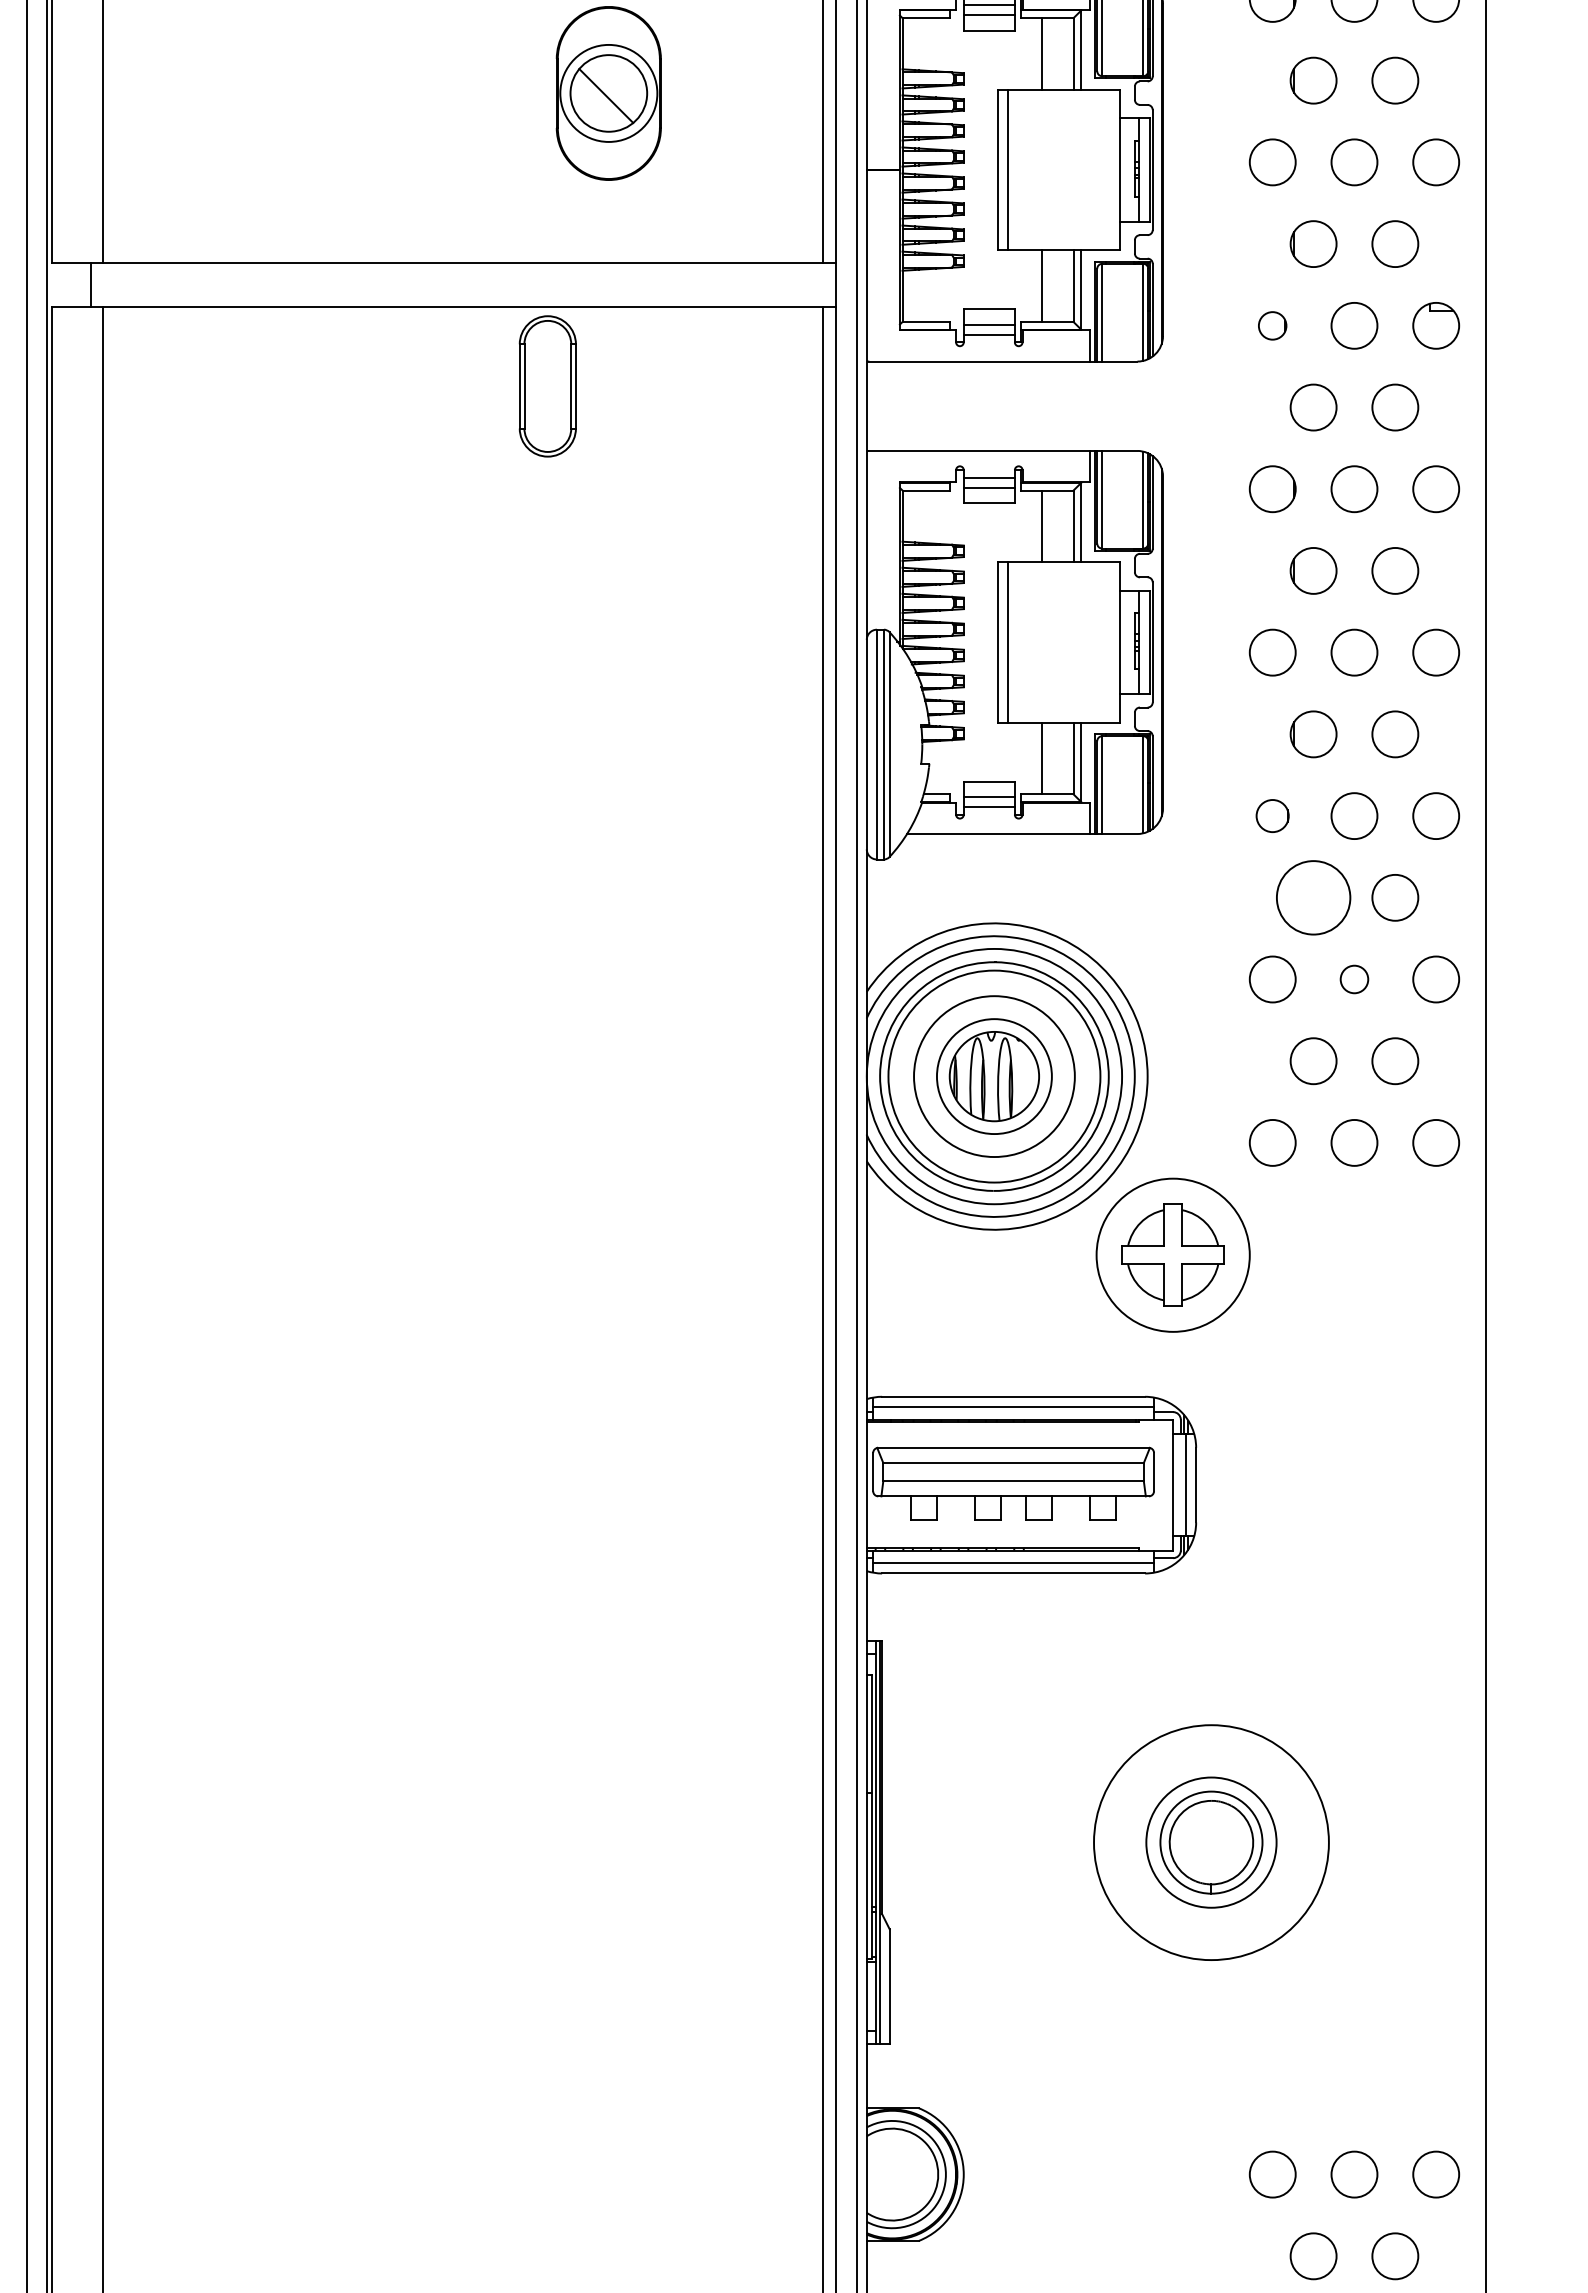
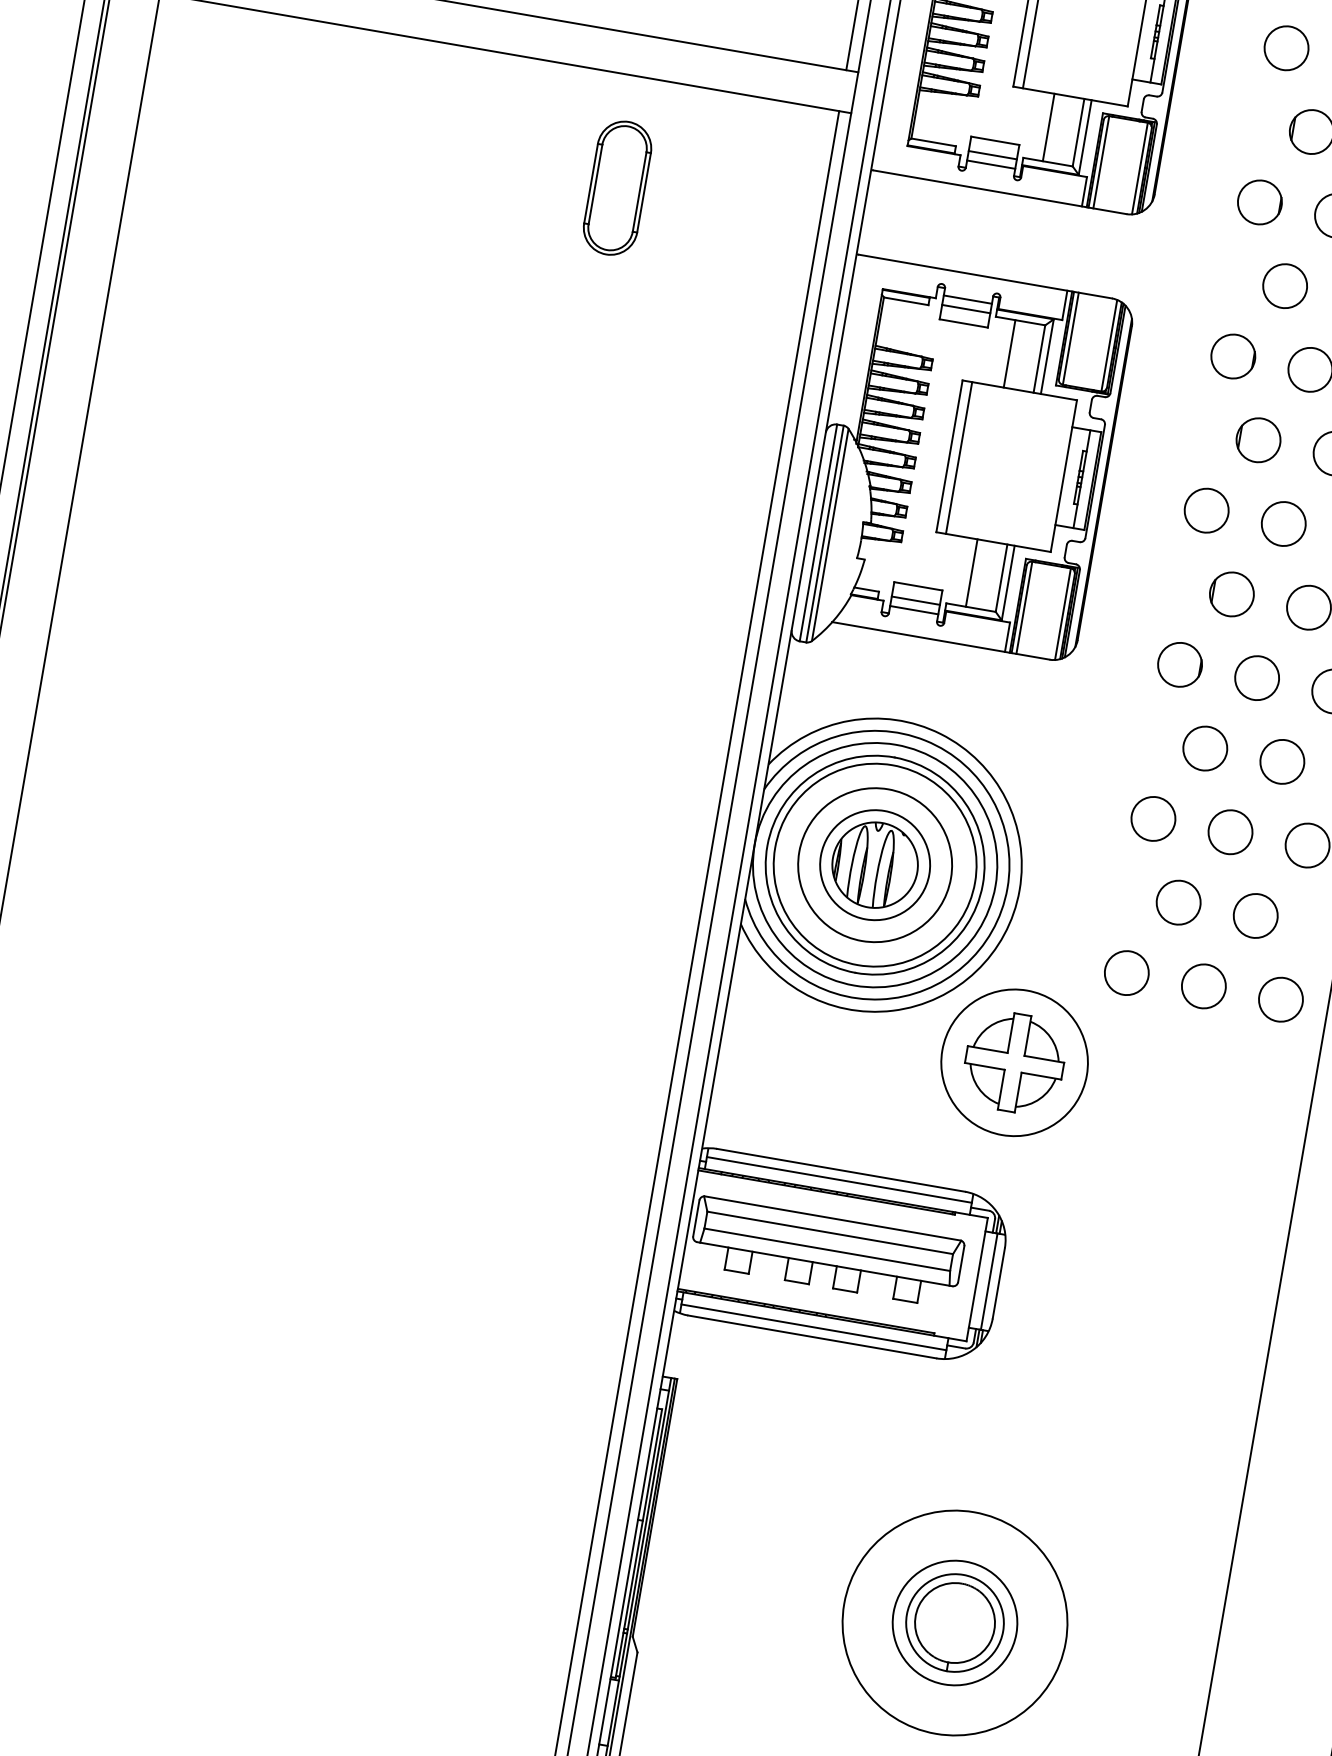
part: (1272, 325) -> (1259, 202), size x1.67
part: (547, 386) -> (617, 188), moved
part: (1272, 815) -> (1179, 664), size x1.43
circle: (1313, 897) -> (1205, 748), size x0.62
circle: (1354, 979) -> (1230, 832), size x1.67

